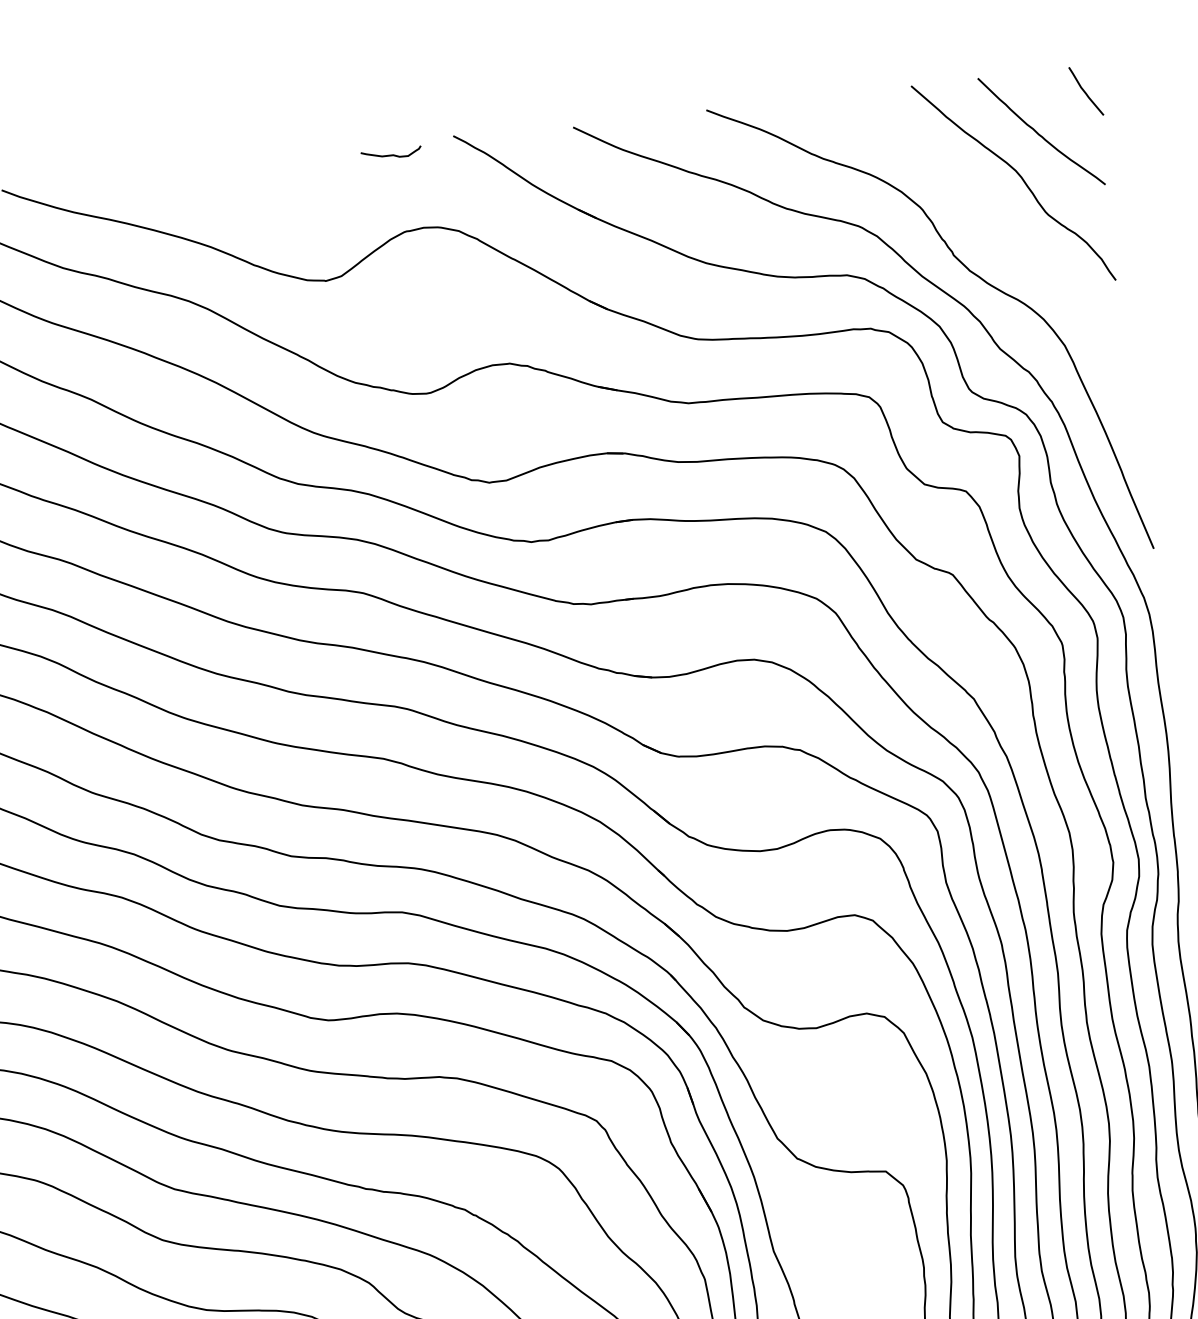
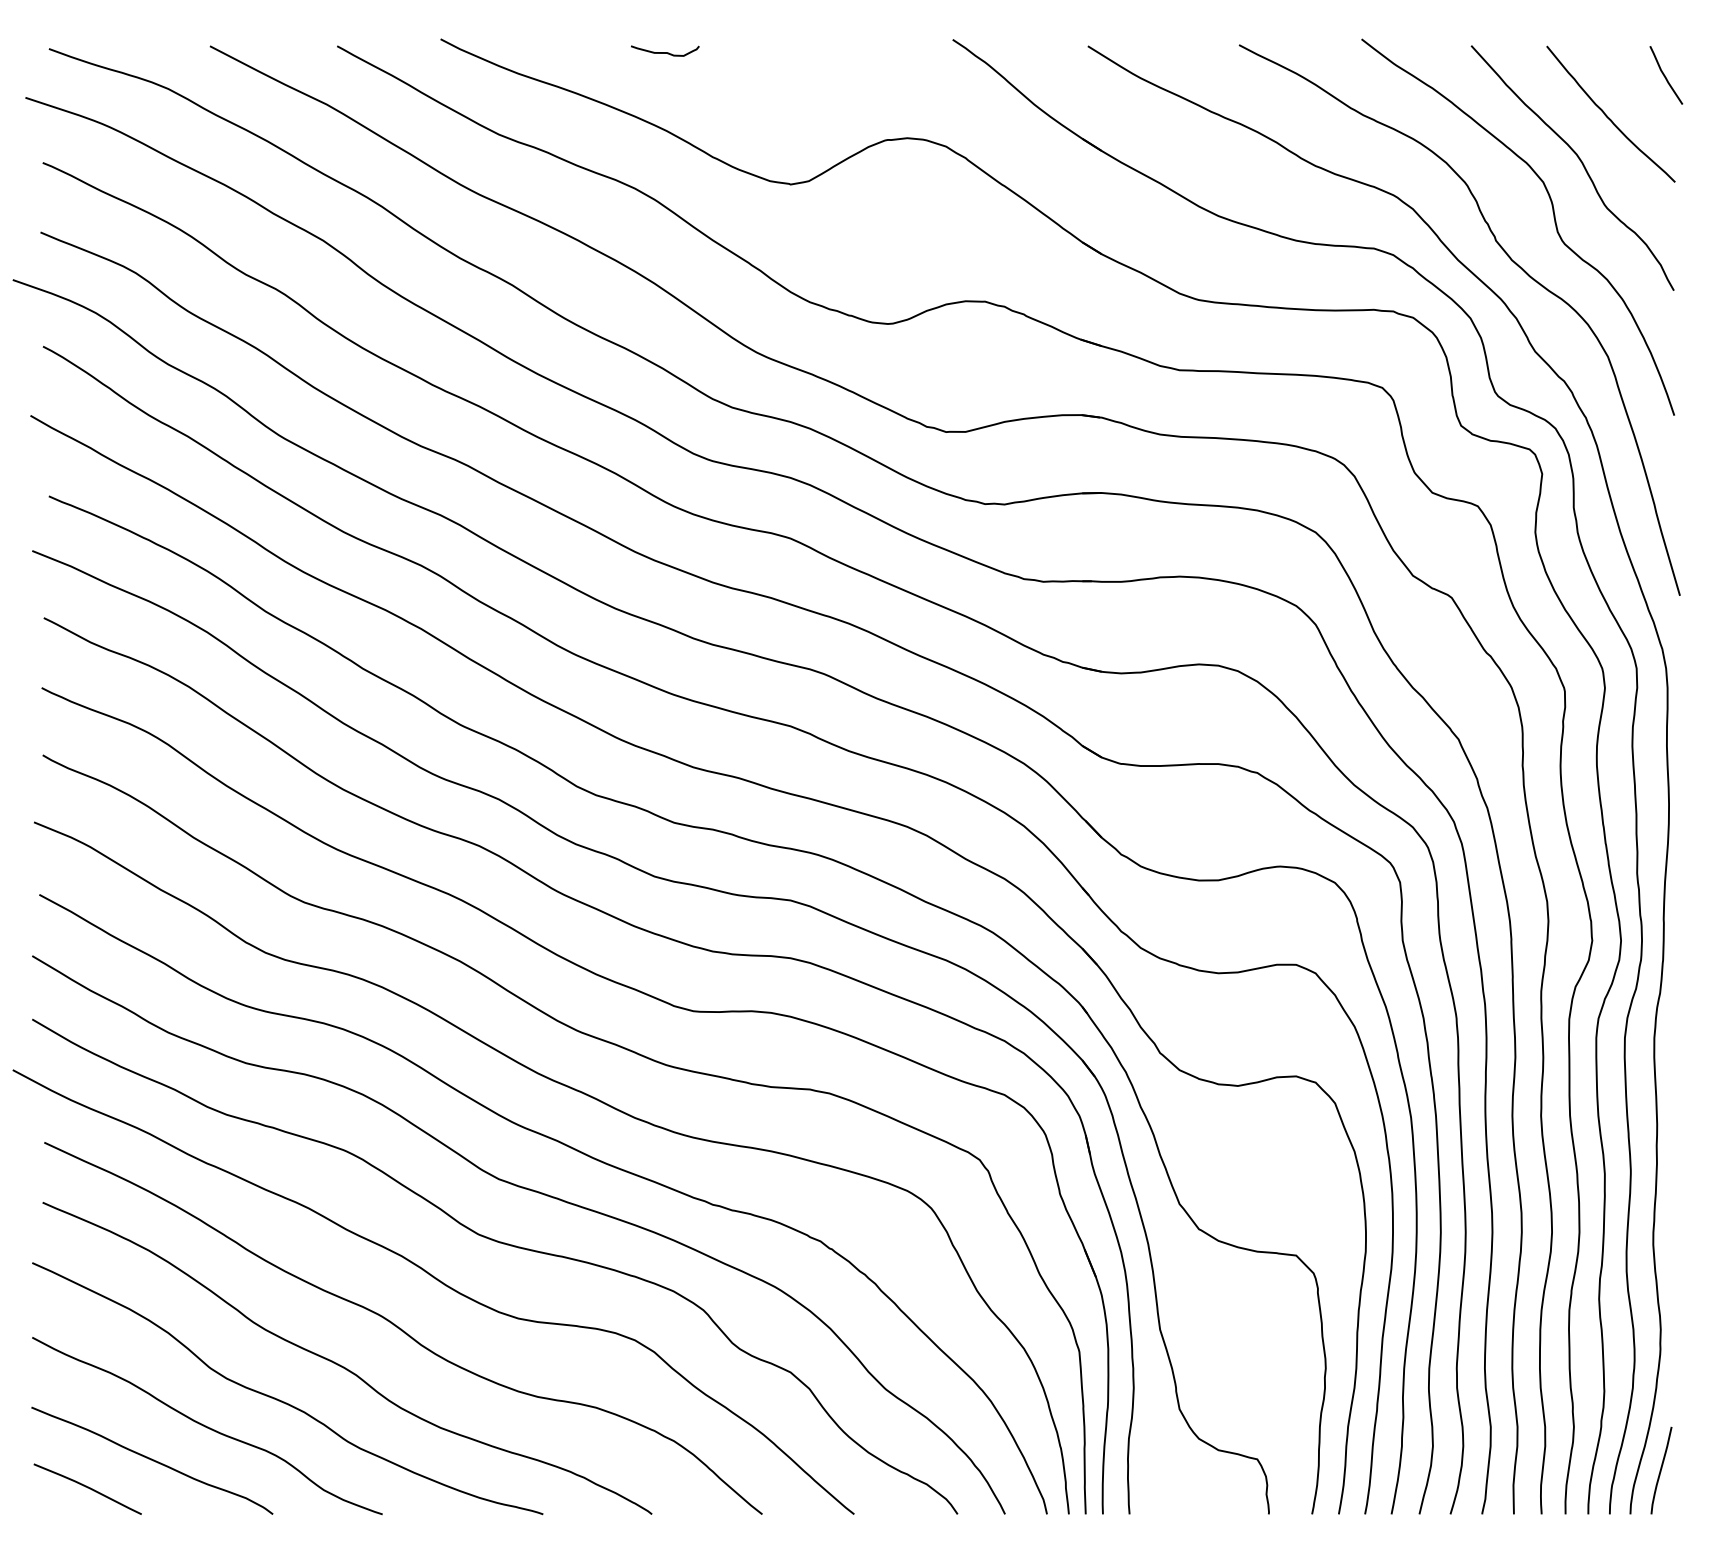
curve: (391, 154) -> (665, 52), moved
curve: (1002, 229) -> (1553, 218), added

